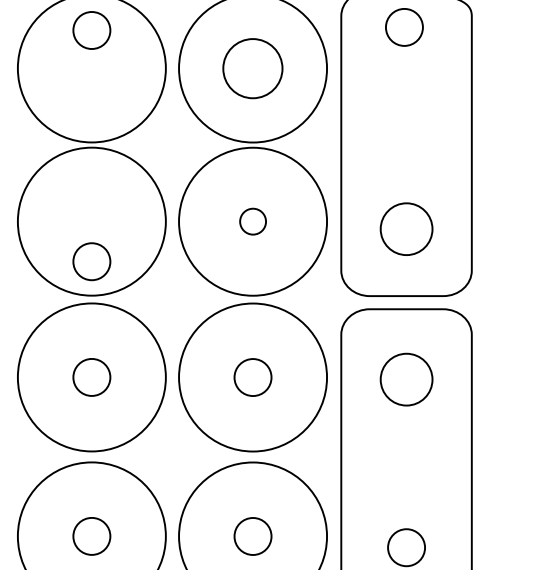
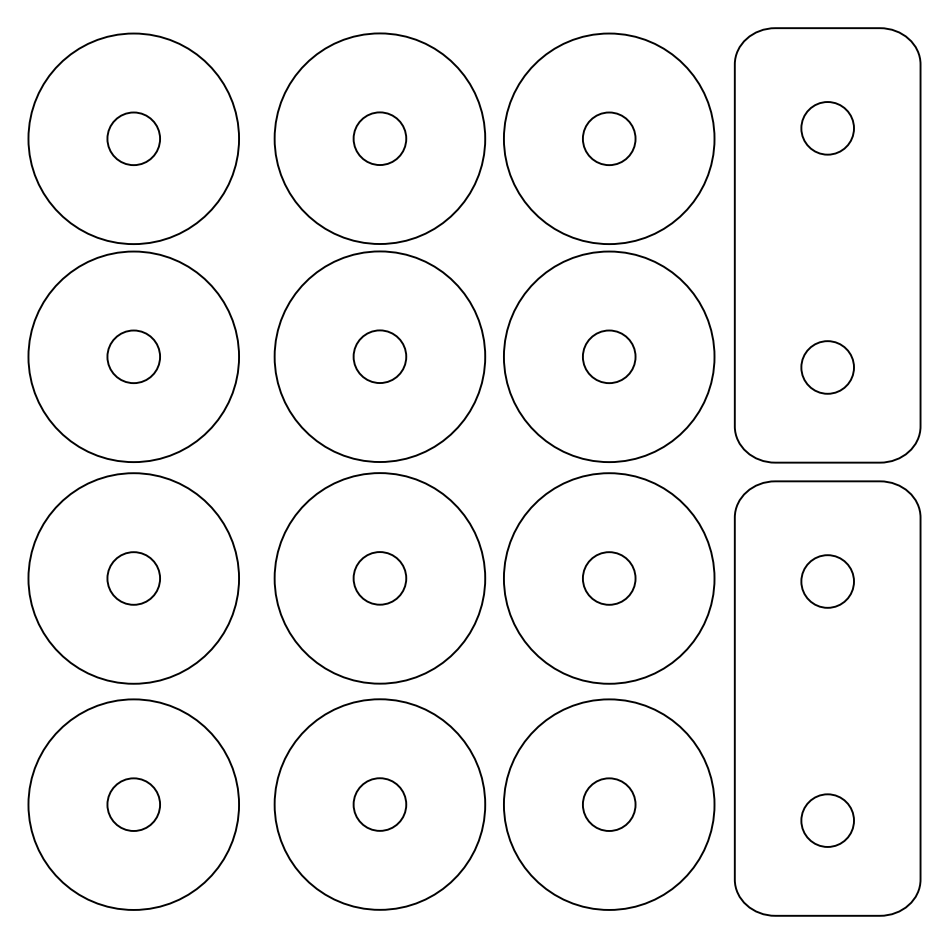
part: (404, 27) -> (827, 128), moved
part: (91, 30) -> (379, 138), moved
part: (253, 68) -> (609, 138), size x0.62
part: (253, 221) -> (609, 356), size x1.43
part: (406, 229) -> (827, 367), size x0.71
part: (91, 261) -> (379, 356), moved
part: (406, 379) -> (827, 581), size x0.71

